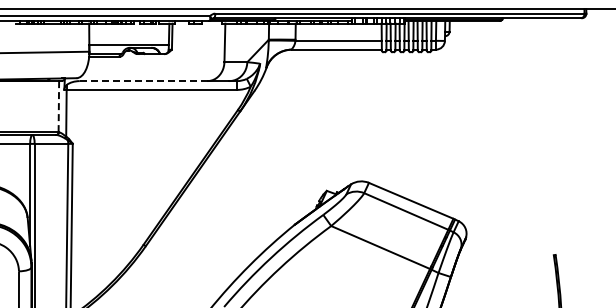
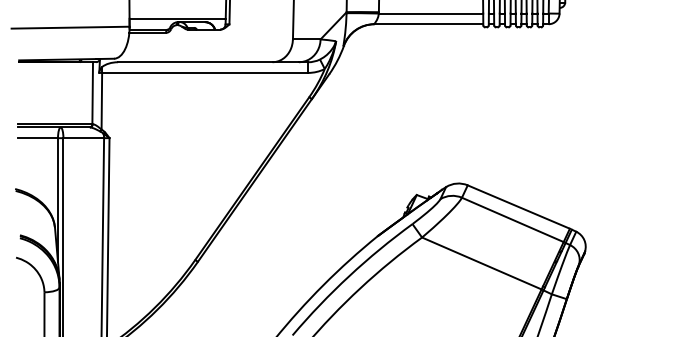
line: (143, 81) -> (195, 62), dashed -> solid
line: (58, 106) -> (92, 92), dashed -> solid

